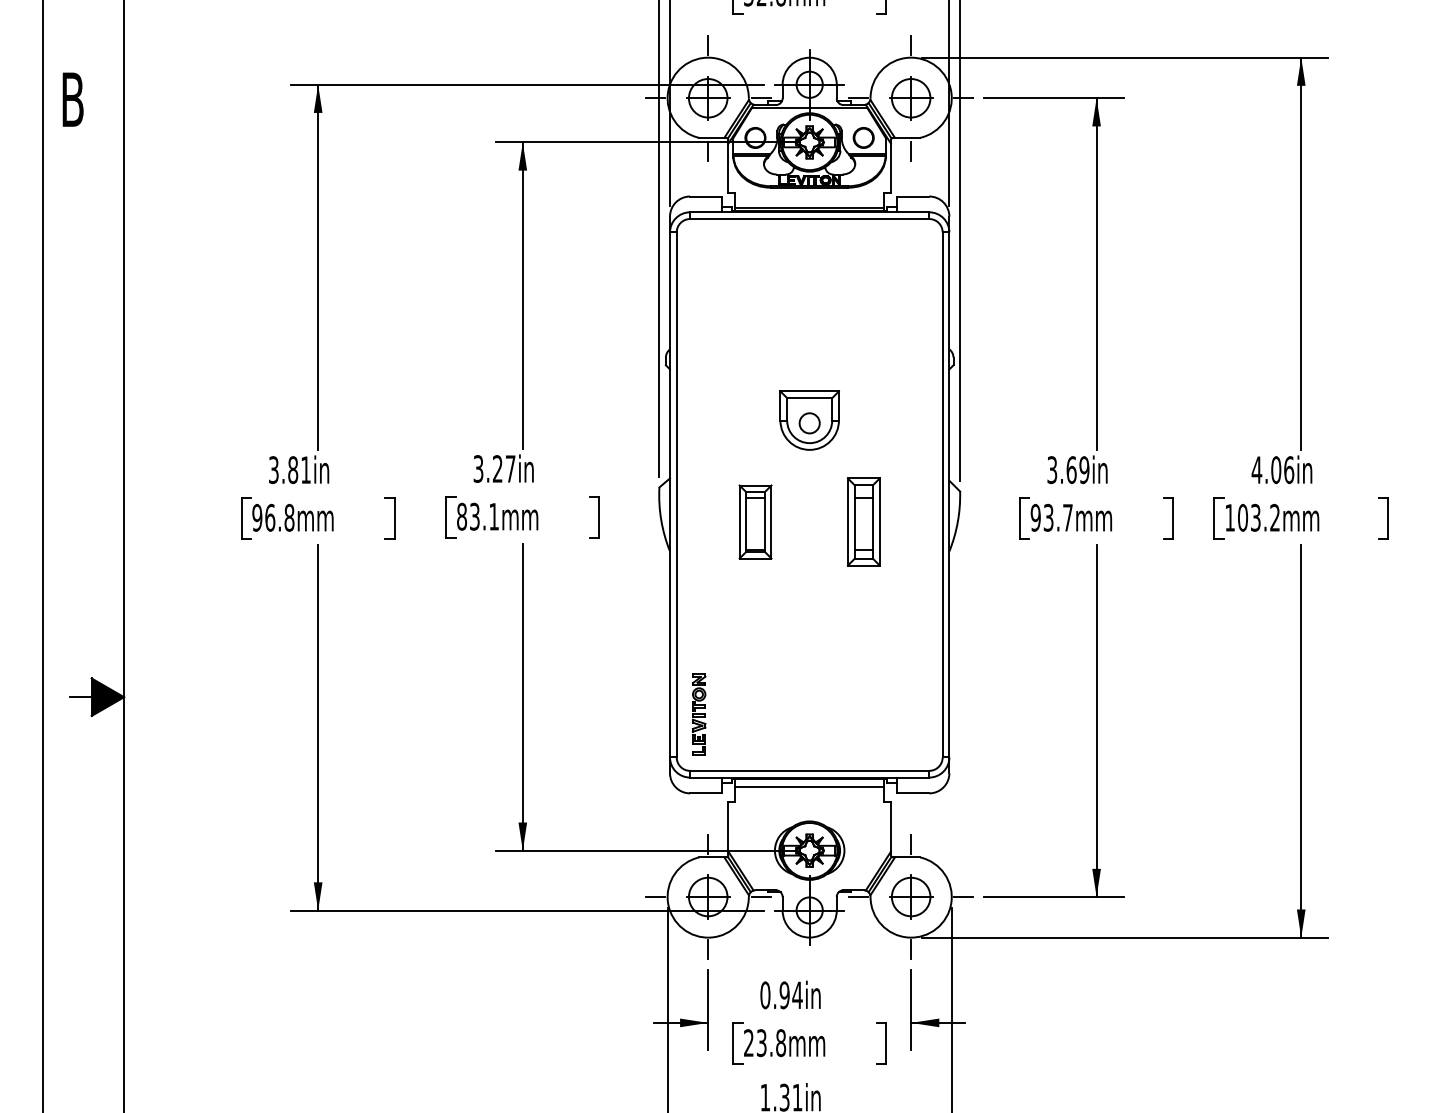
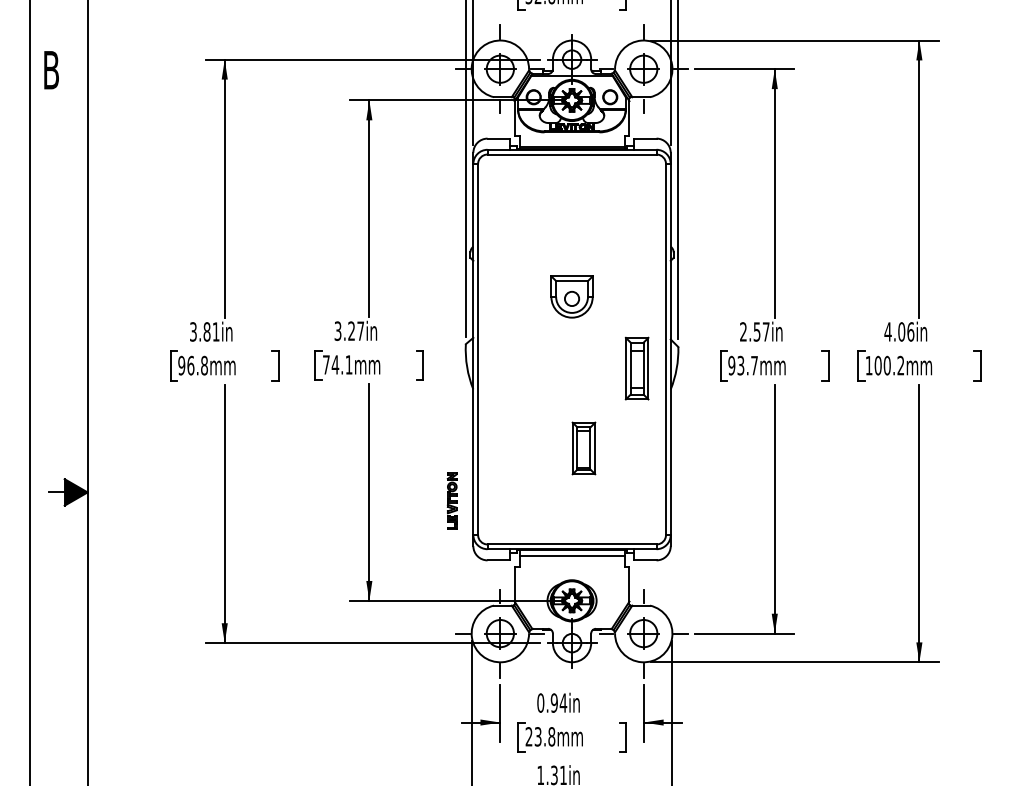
text: (1068, 470) -> (754, 332), 3.69in -> 2.57in
text: (468, 516) -> (330, 364), 83.1mm -> 74.1mm
text: (1255, 517) -> (887, 365), 103.2mm -> 100.2mm
part: (755, 521) -> (583, 448), moved
part: (863, 521) -> (636, 368), moved
part: (699, 714) -> (452, 501), moved

